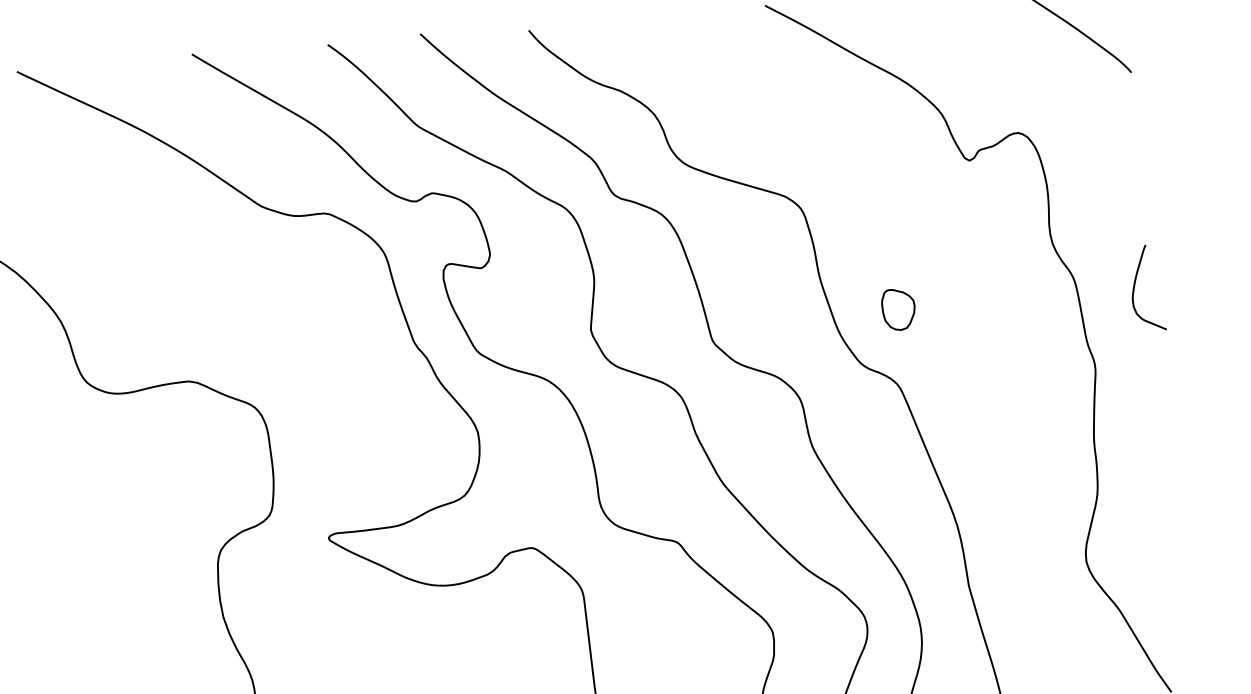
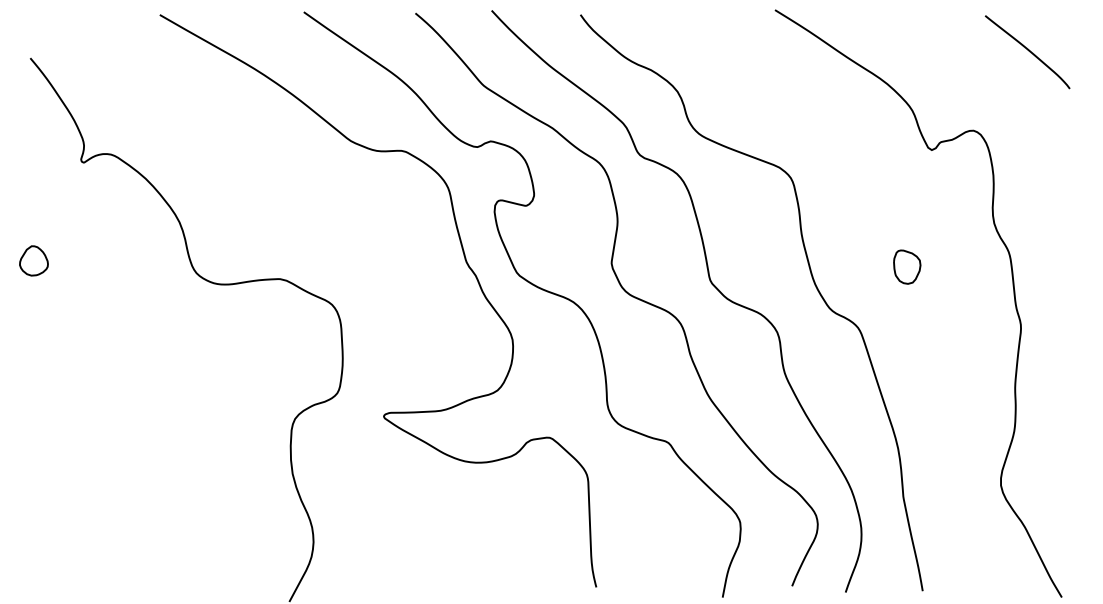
curve: (1135, 284) -> (1059, 262), removed
part: (898, 308) -> (907, 266), moved

